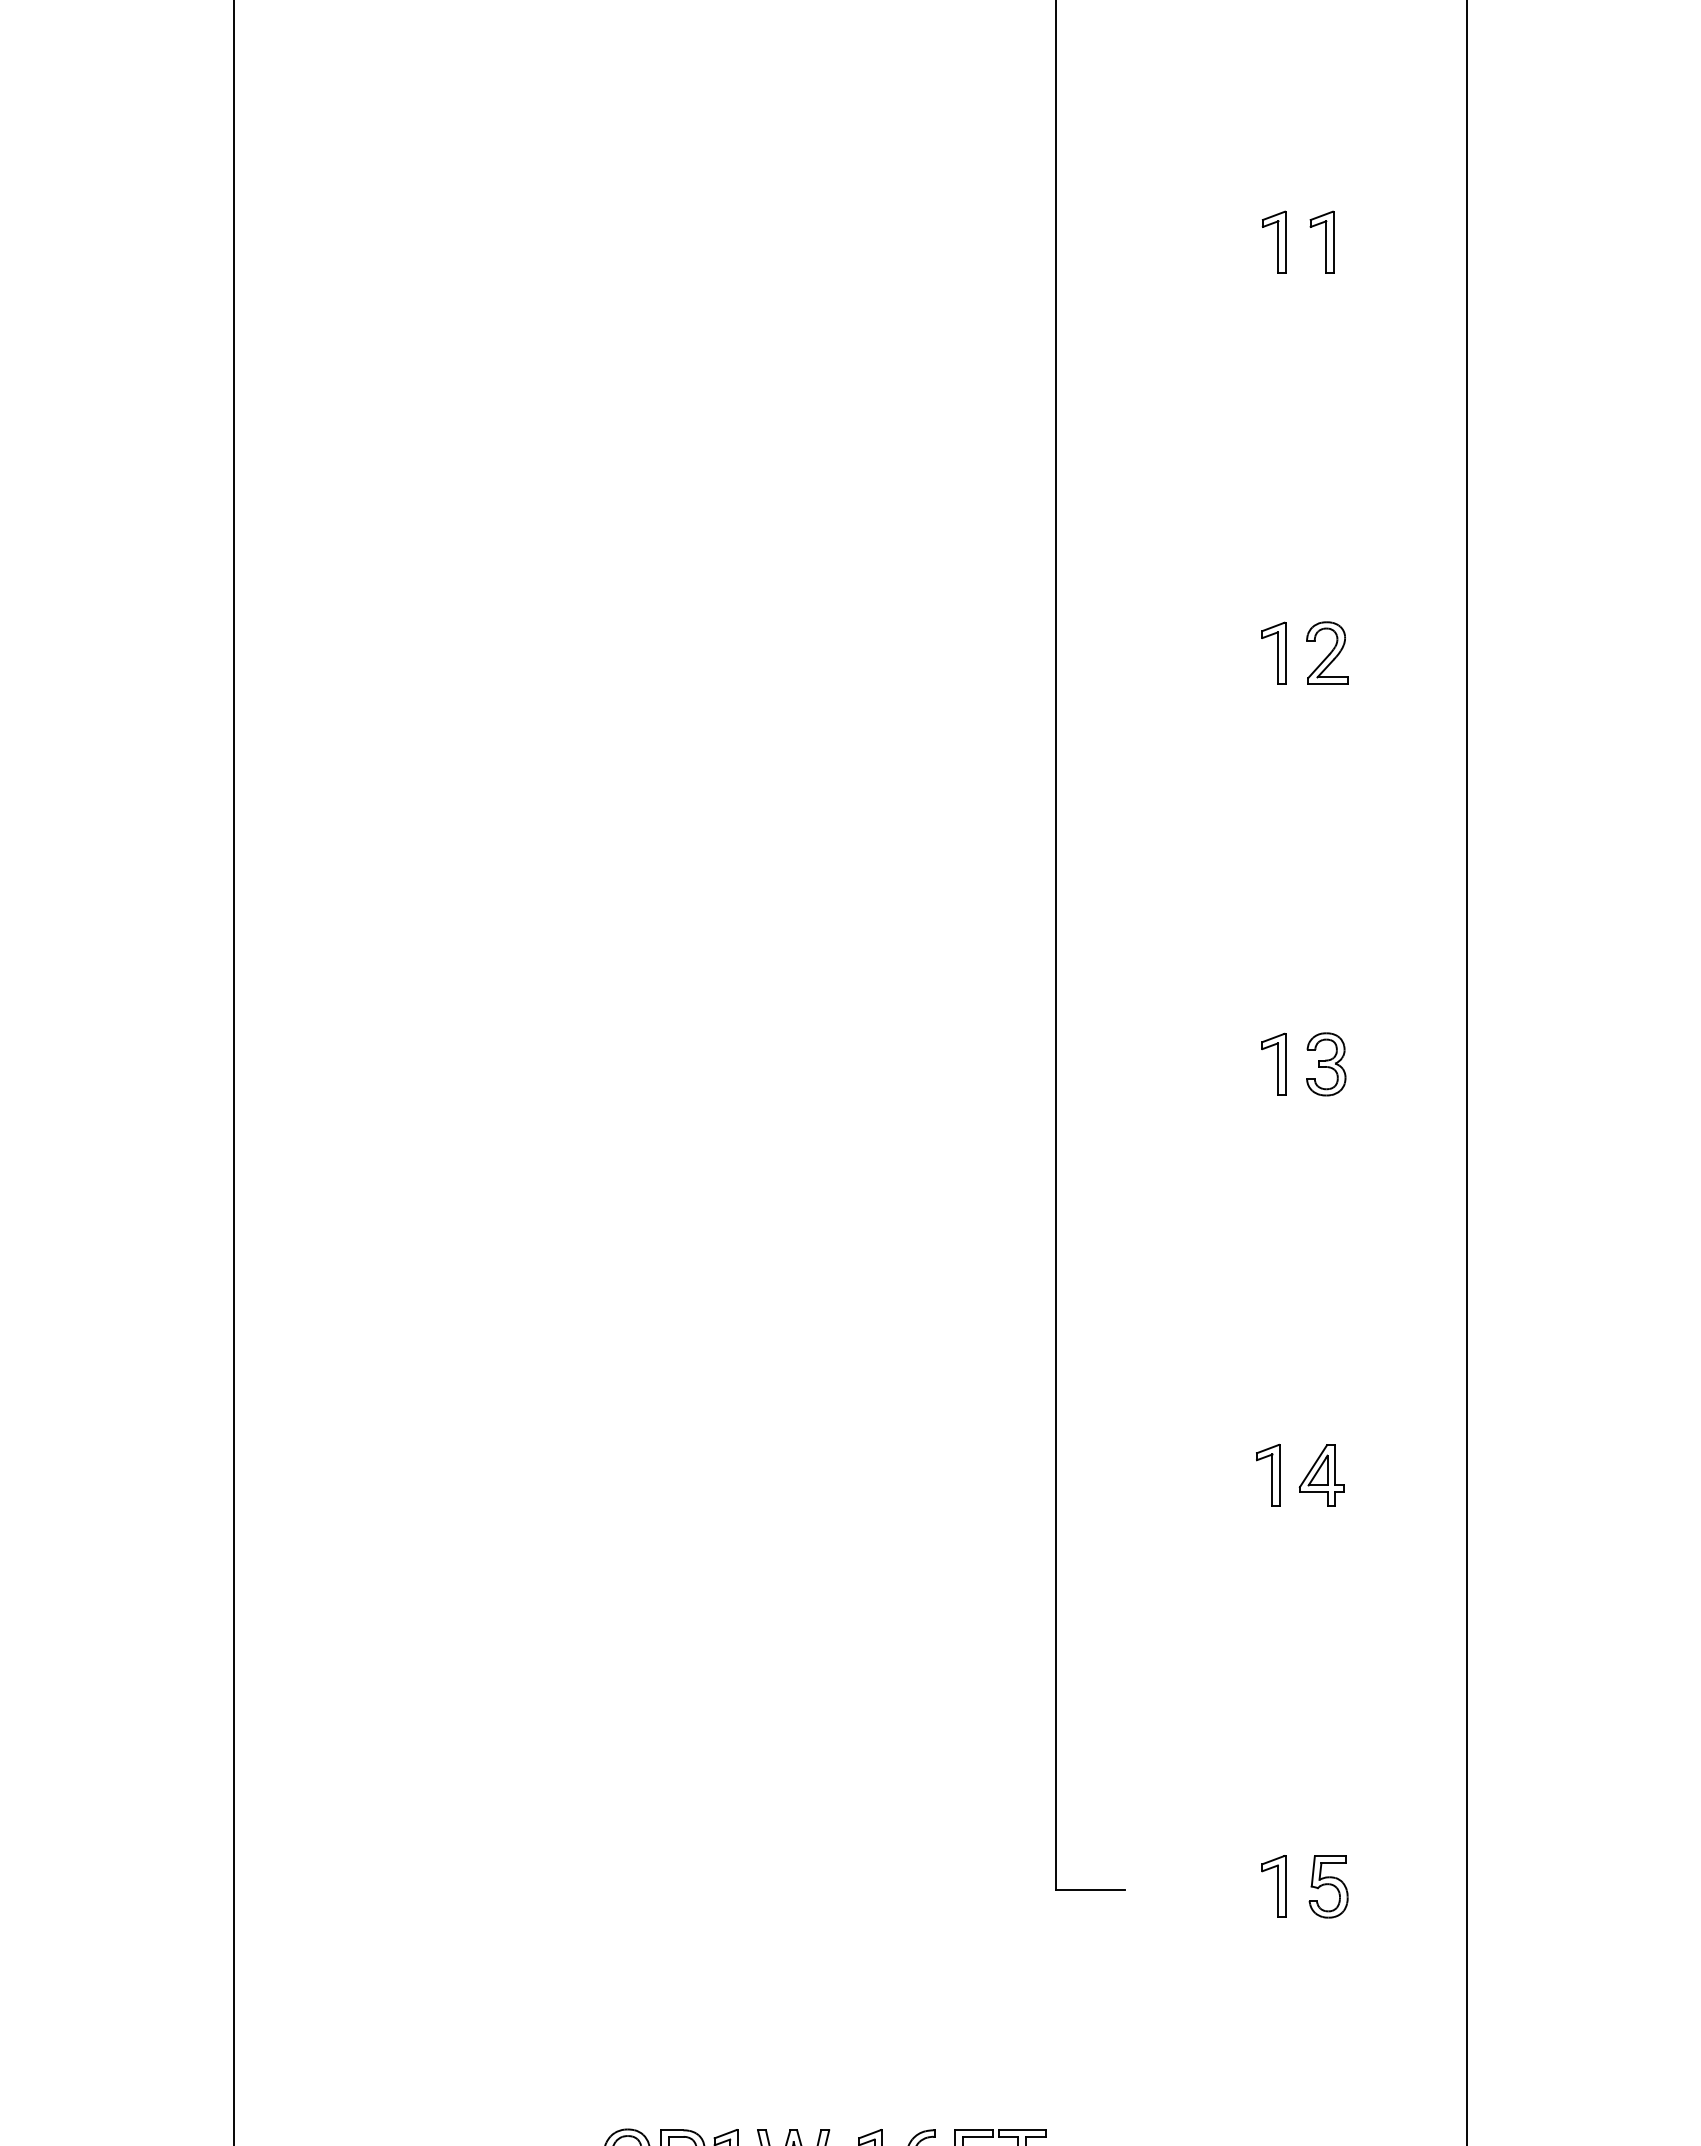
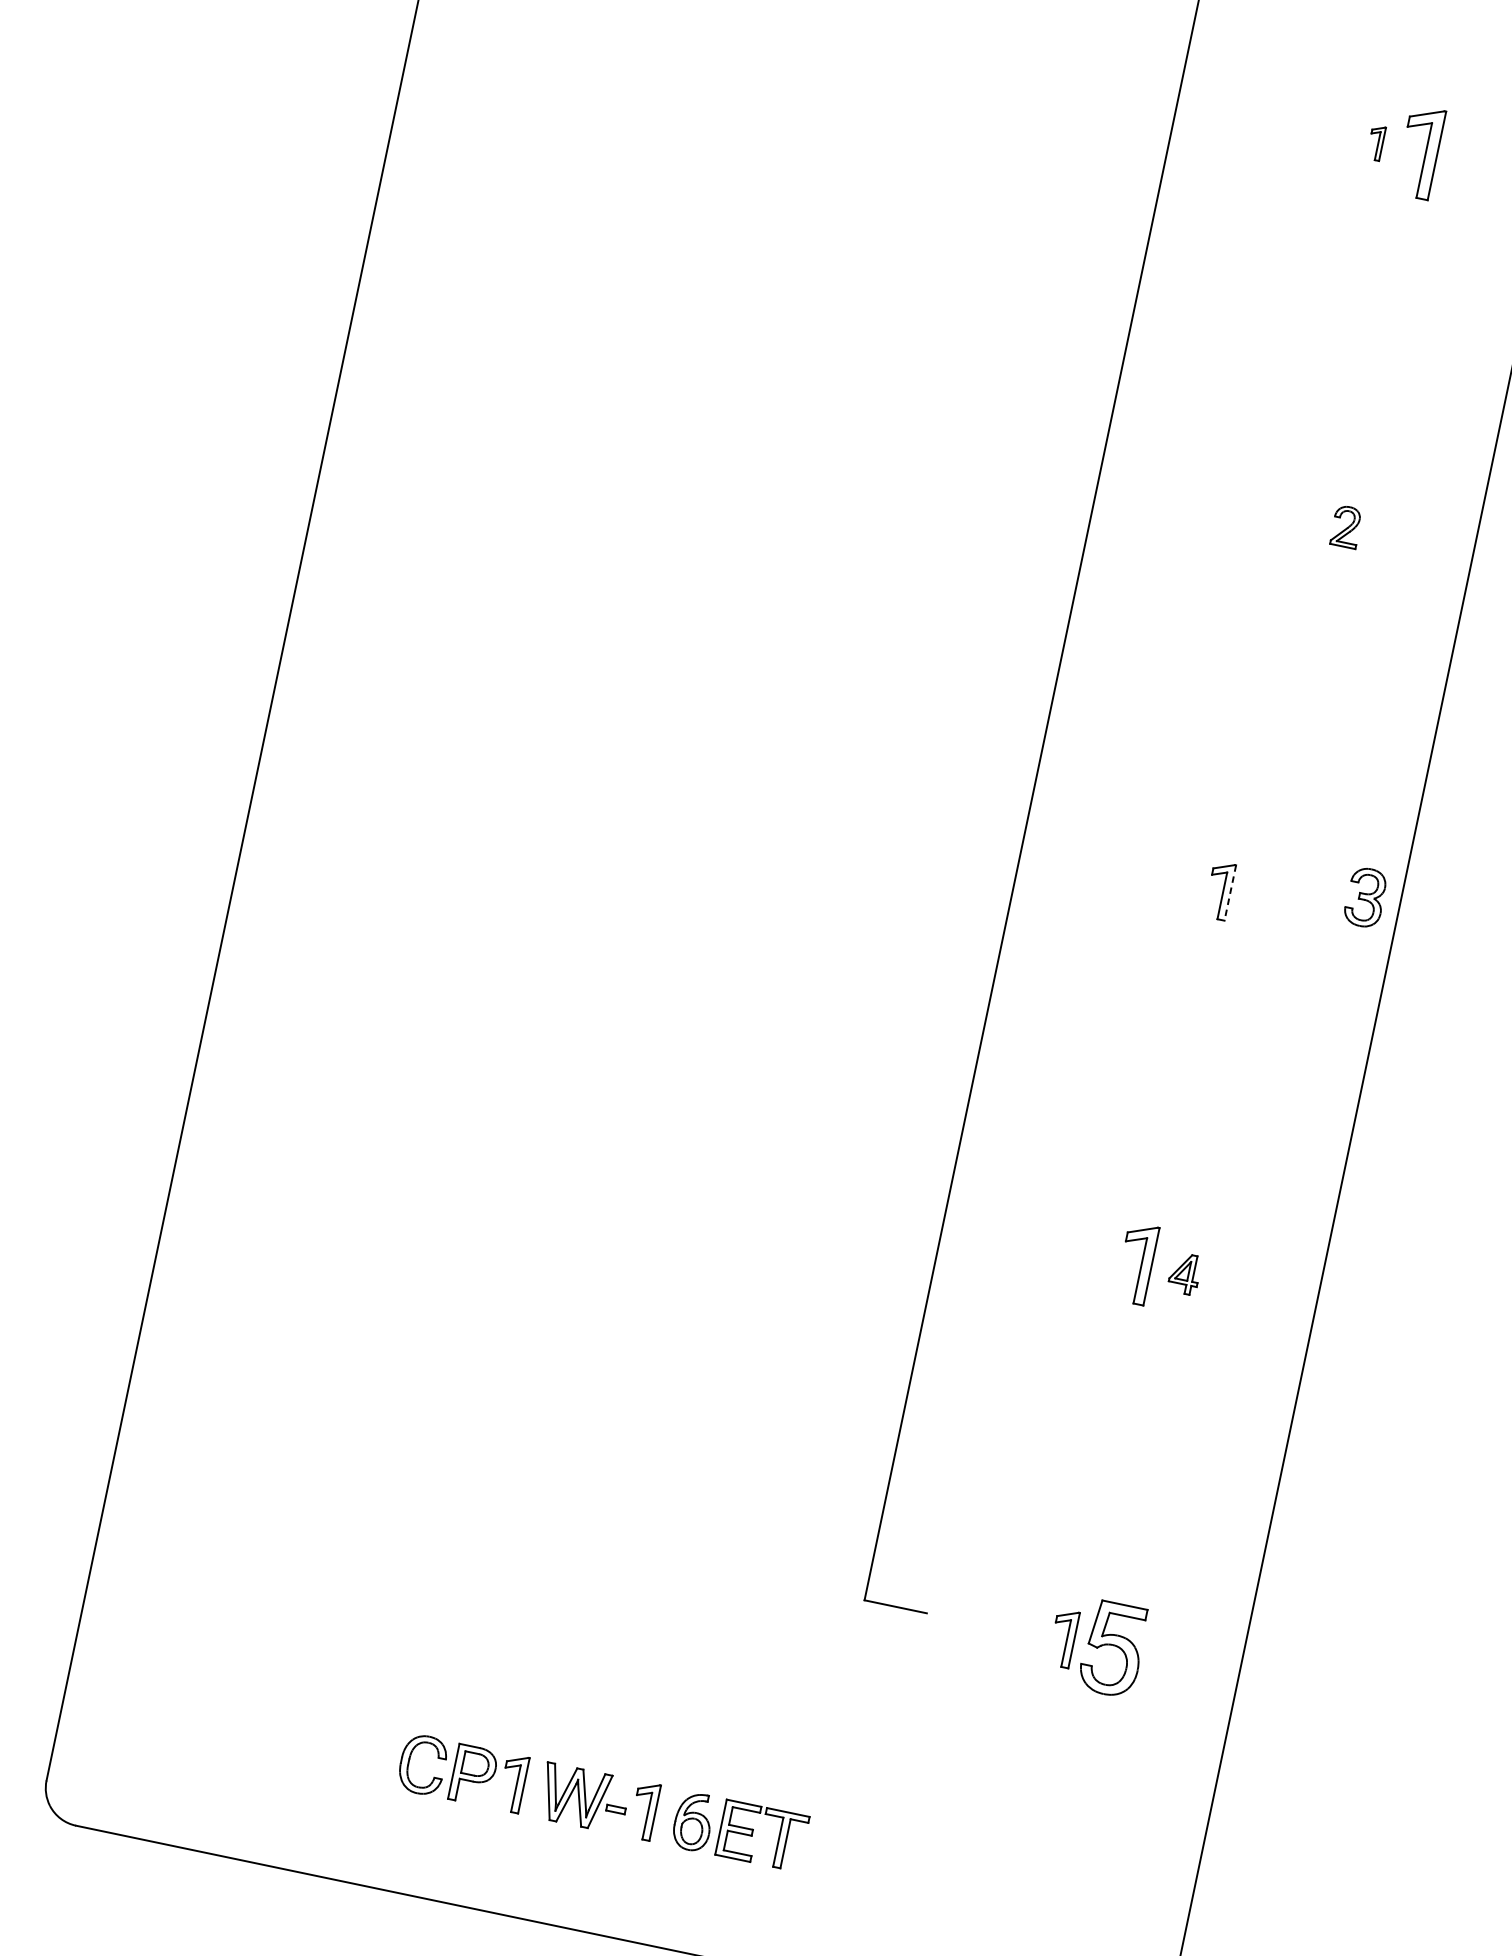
part: (1273, 241) -> (1375, 142), size x0.6
part: (1321, 241) -> (1419, 151), size x1.6
part: (1273, 652) -> (1297, 516), removed
part: (1327, 652) -> (1346, 526), size x0.7
line: (1285, 1064) -> (1230, 893), solid -> dashed
part: (1326, 1064) -> (1365, 897), moved
part: (1268, 1474) -> (1136, 1262), size x1.4
part: (1321, 1475) -> (1184, 1273), size x0.7
part: (1328, 1886) -> (1113, 1648), size x1.6

